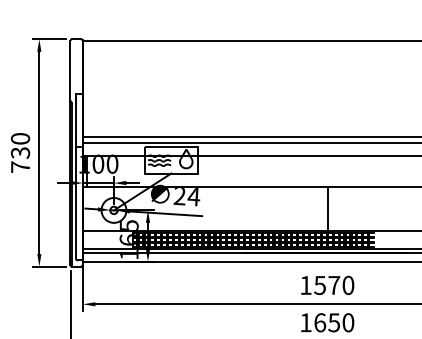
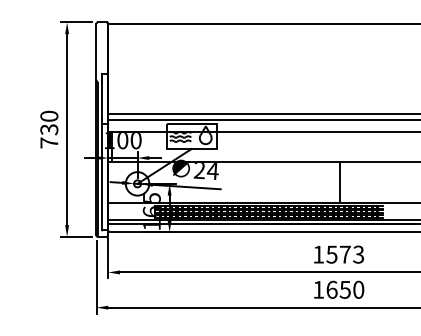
text: (348, 285) -> (358, 254), 1570 -> 1573

